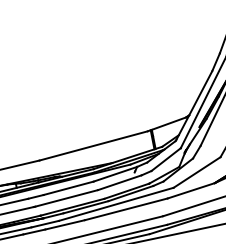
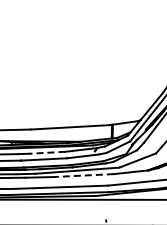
line: (67, 188) -> (46, 152), solid -> dashed
line: (125, 209) -> (83, 175), solid -> dashed

